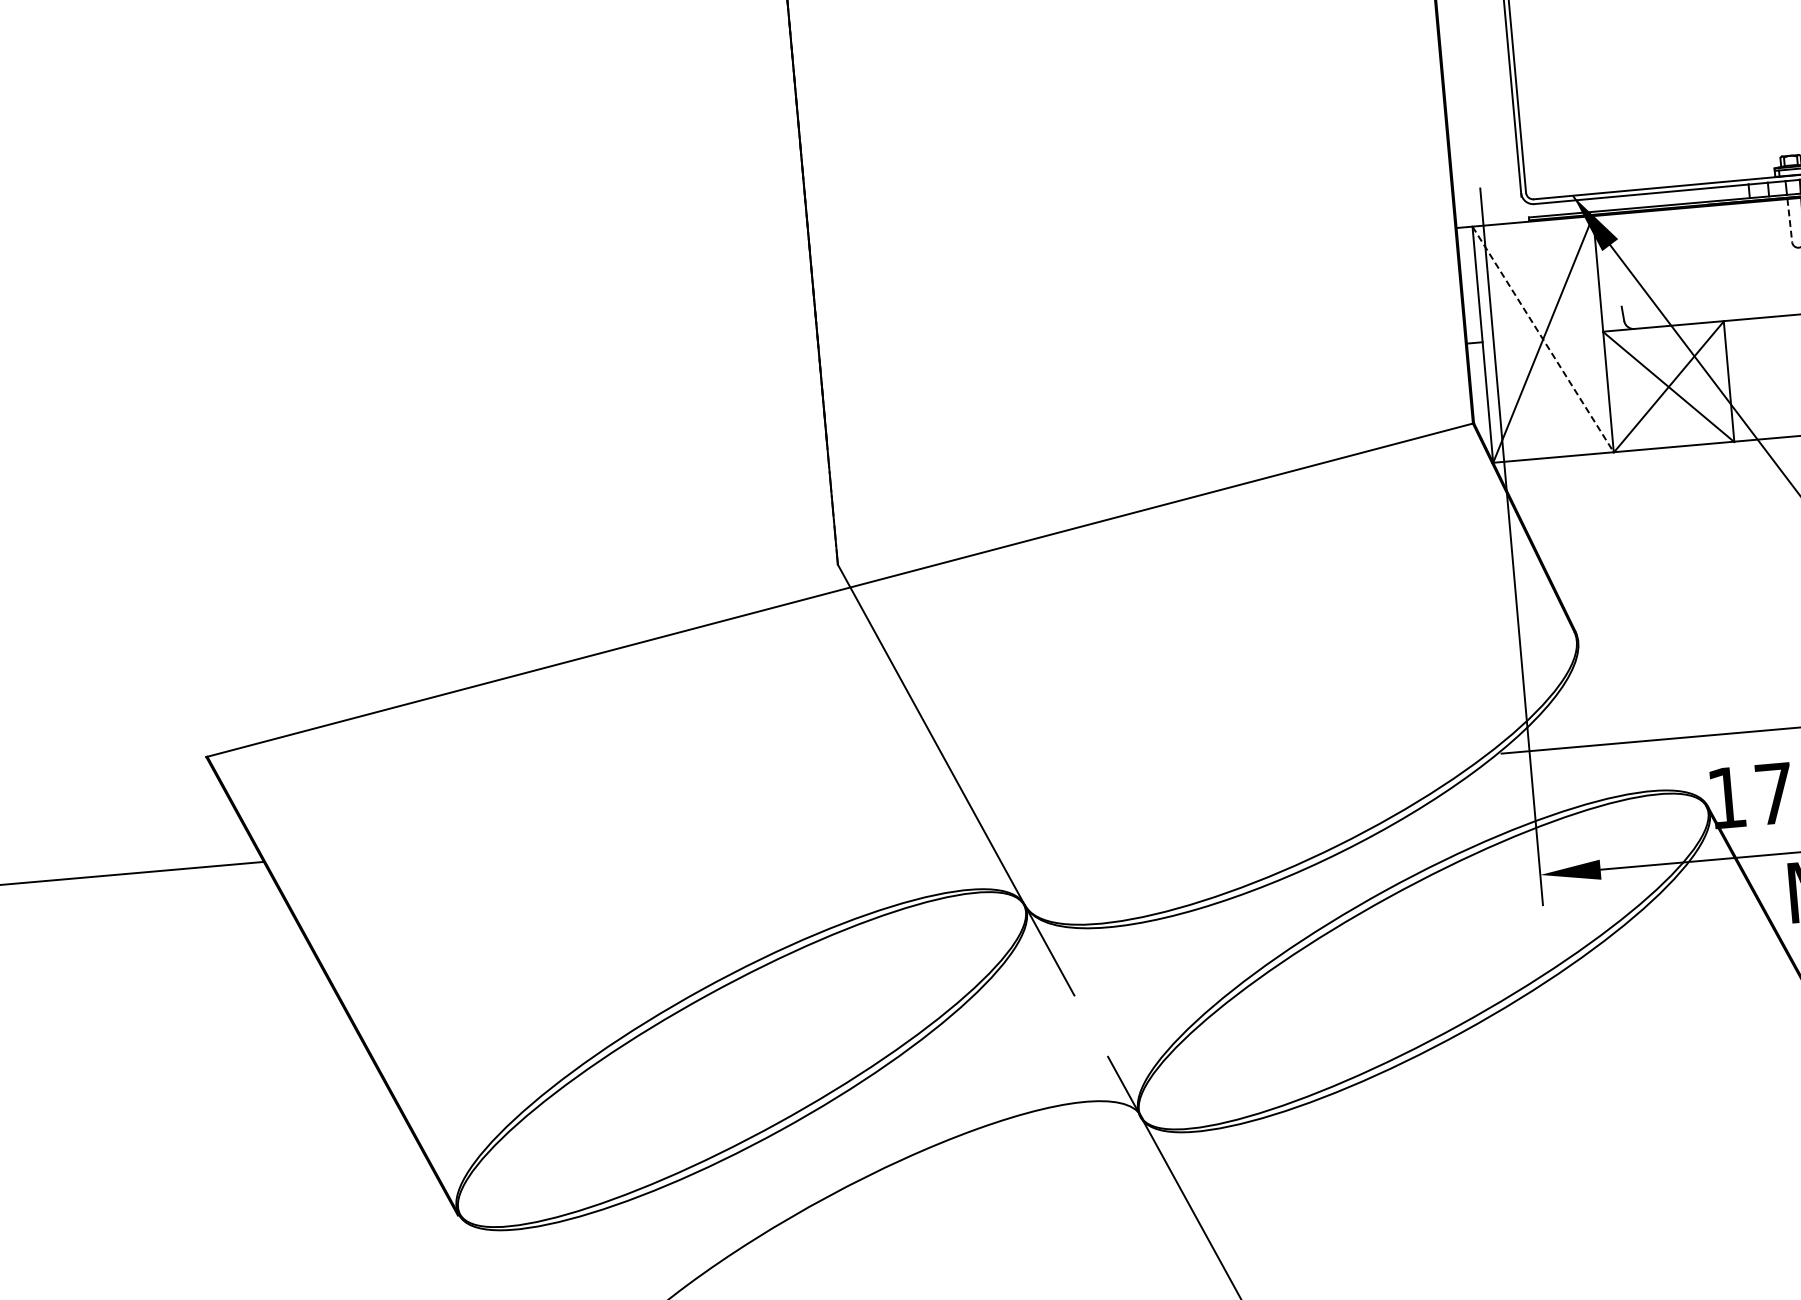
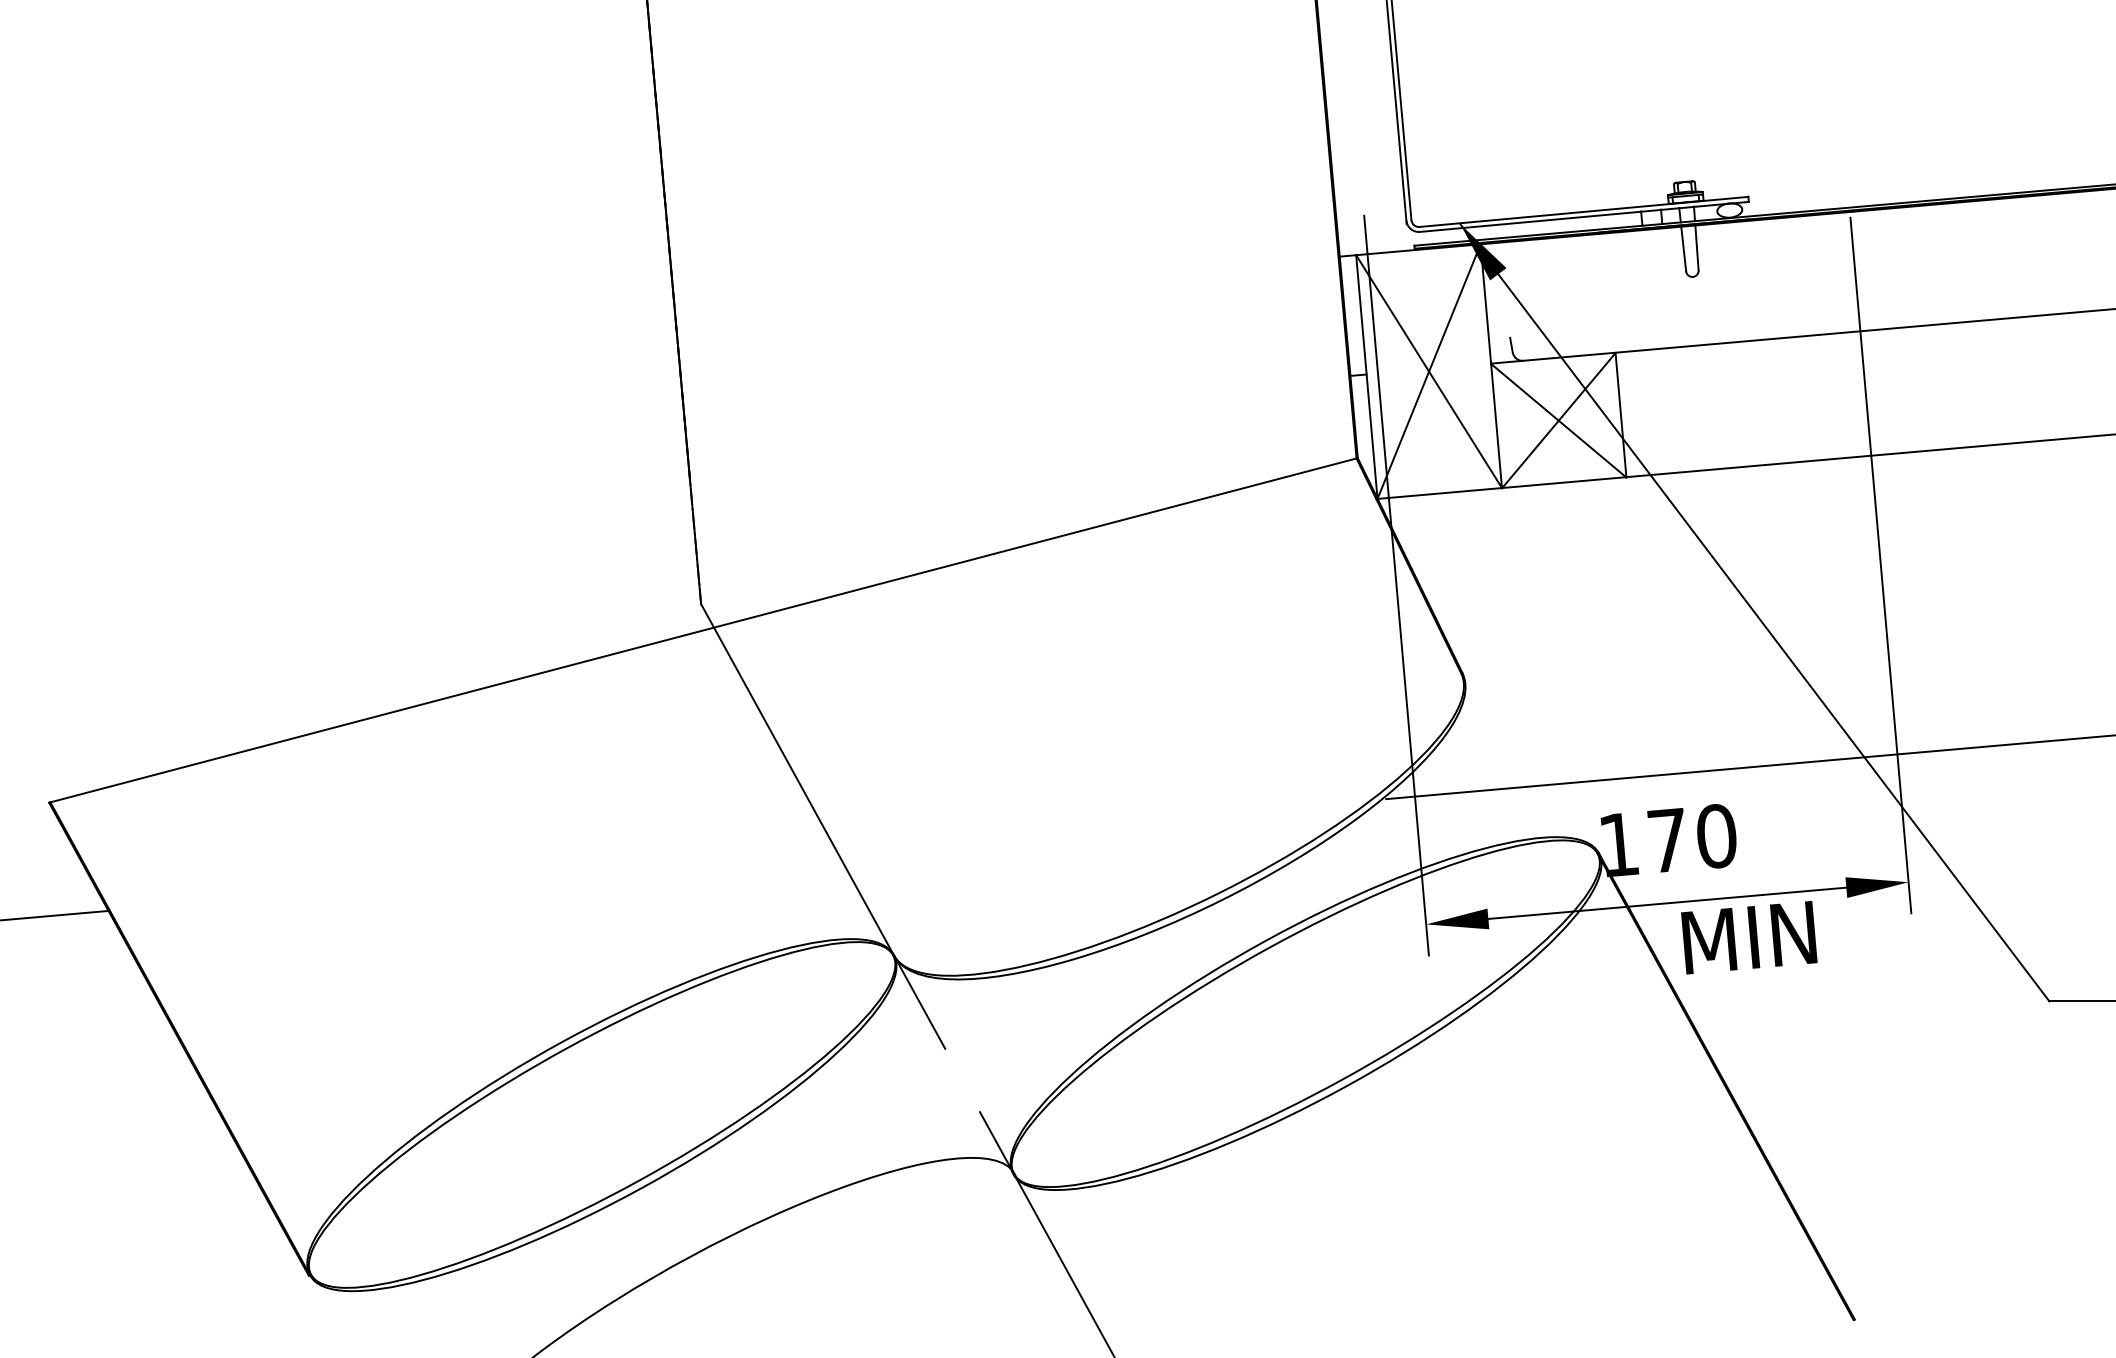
line: (1789, 221) -> (1683, 249), dashed -> solid
line: (1543, 340) -> (1429, 372), dashed -> solid

